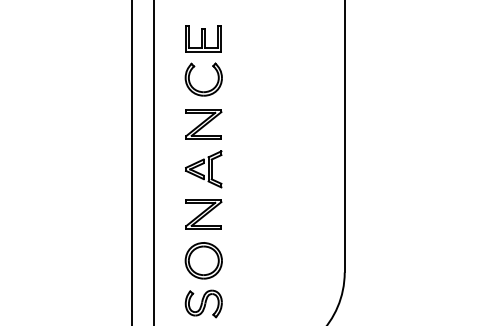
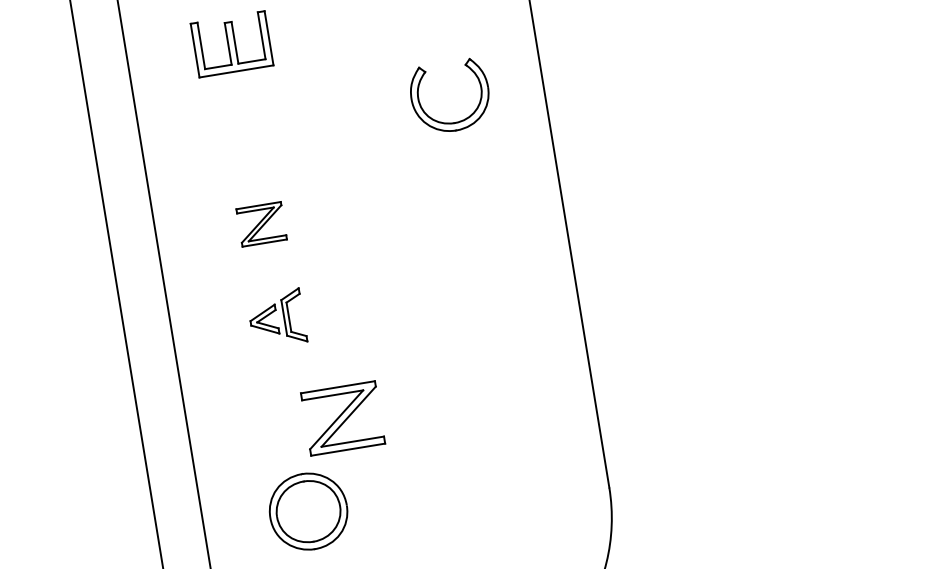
part: (200, 90) -> (447, 120), moved
part: (203, 124) -> (260, 224), size x0.6
part: (203, 169) -> (276, 319), size x0.7
part: (203, 214) -> (342, 418), moved

